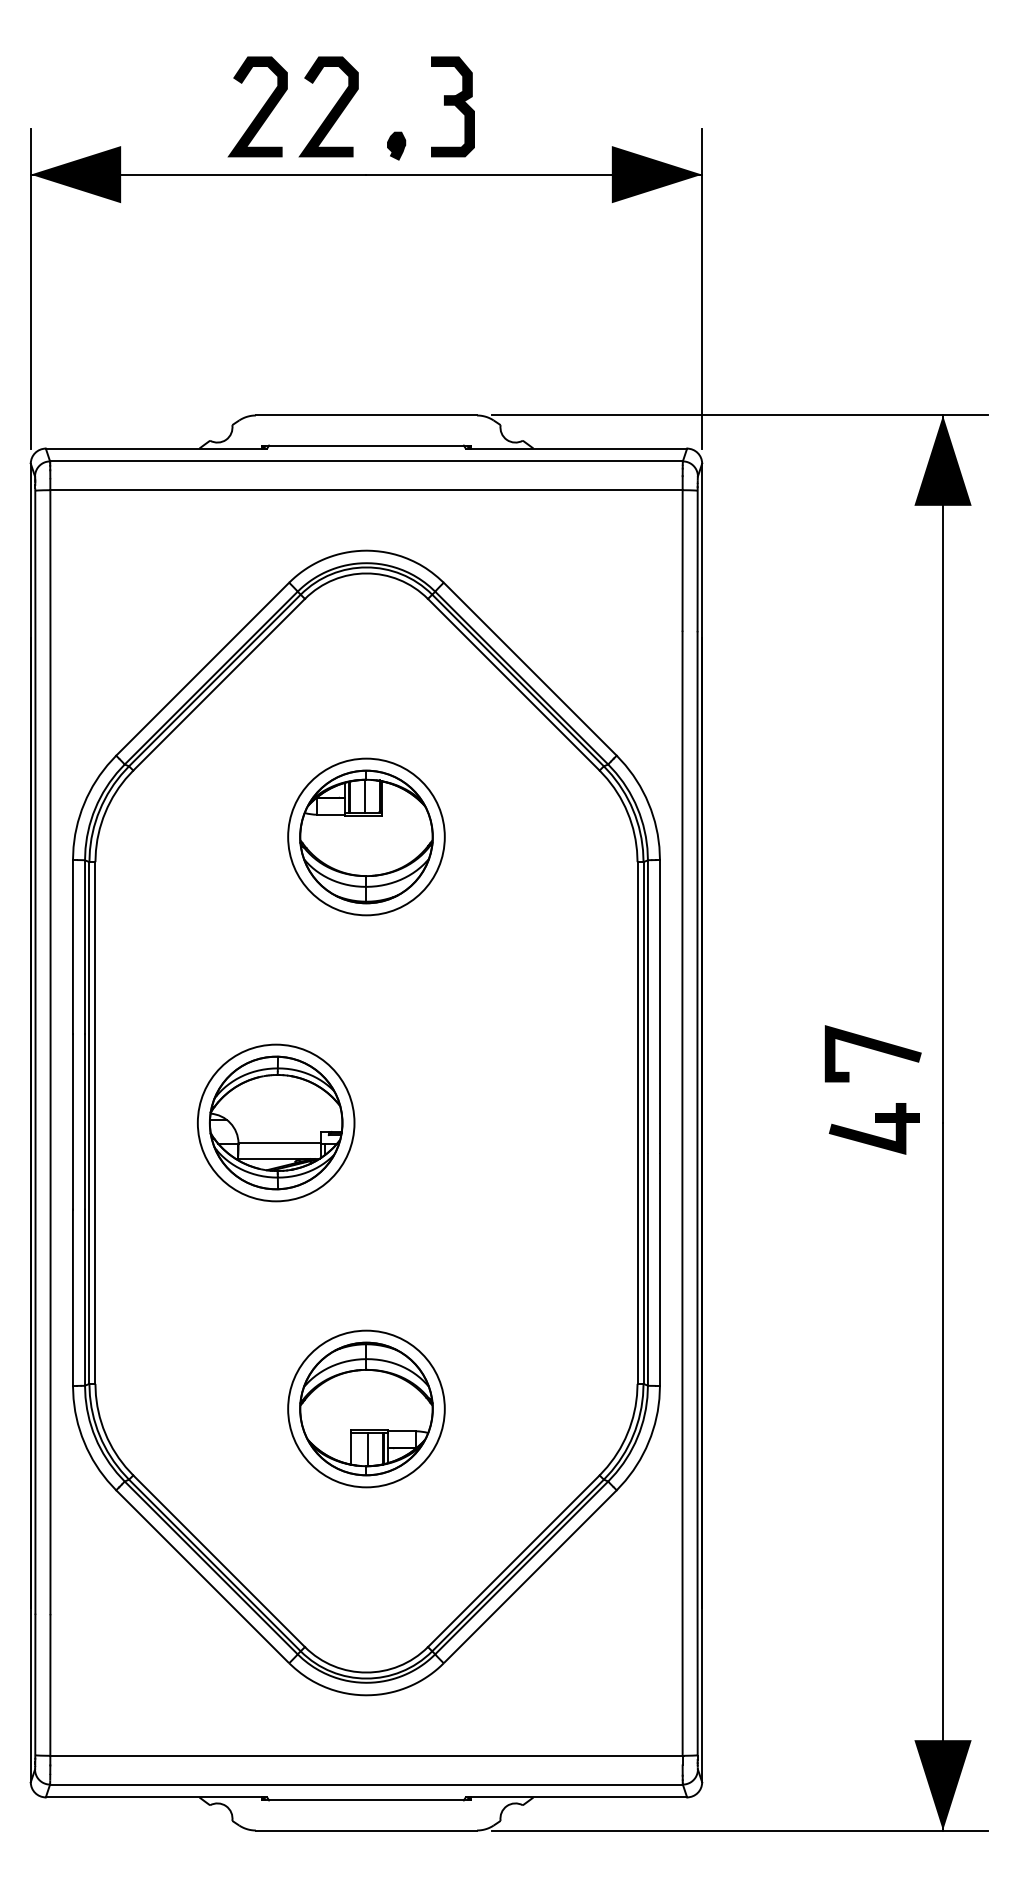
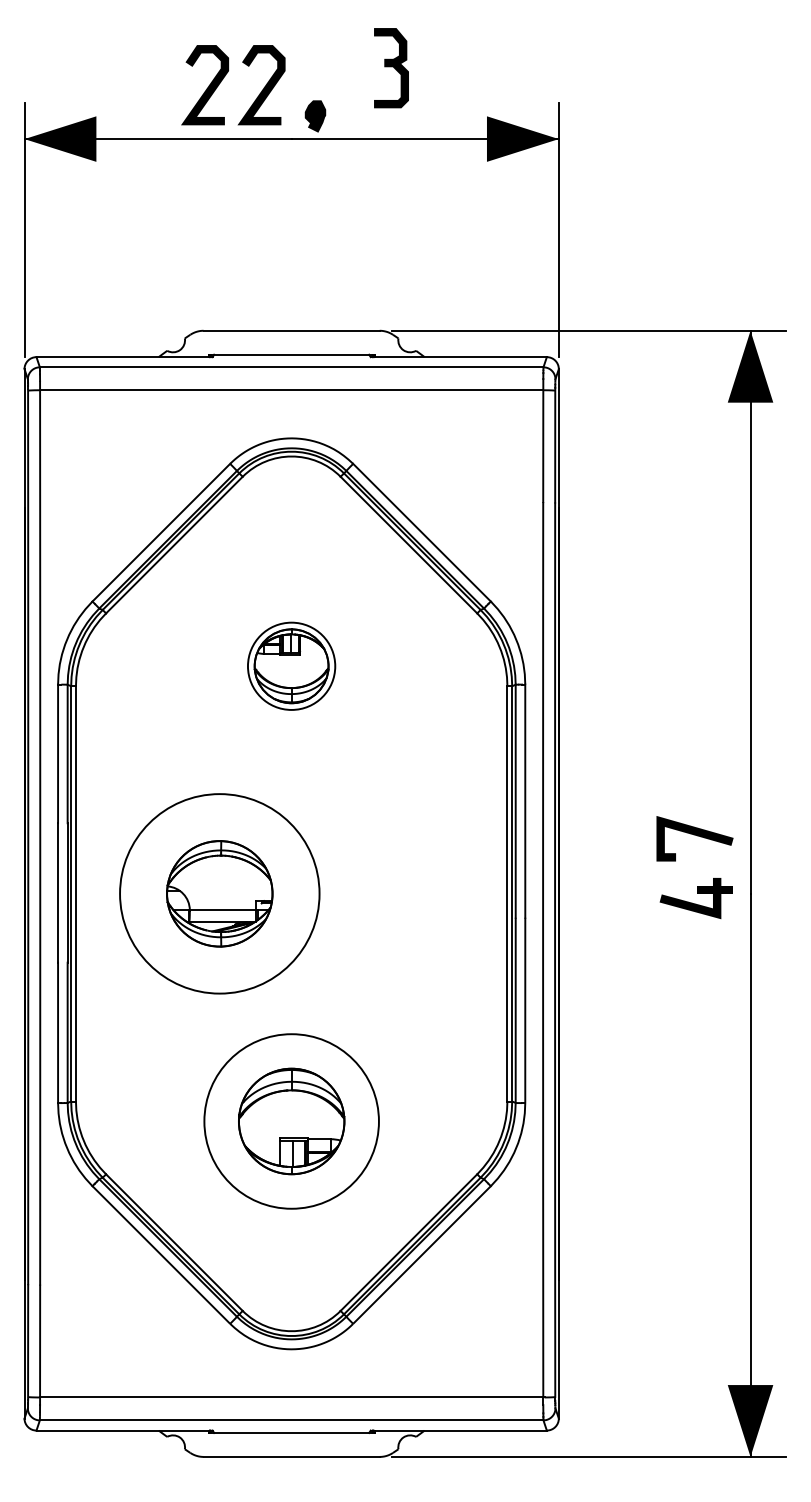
part: (452, 107) -> (391, 68), moved
part: (396, 146) -> (315, 116), size x1.4
part: (366, 837) -> (291, 666), size x0.7
circle: (275, 1122) -> (219, 893), size x1.6
circle: (366, 1409) -> (291, 1121), size x1.4

